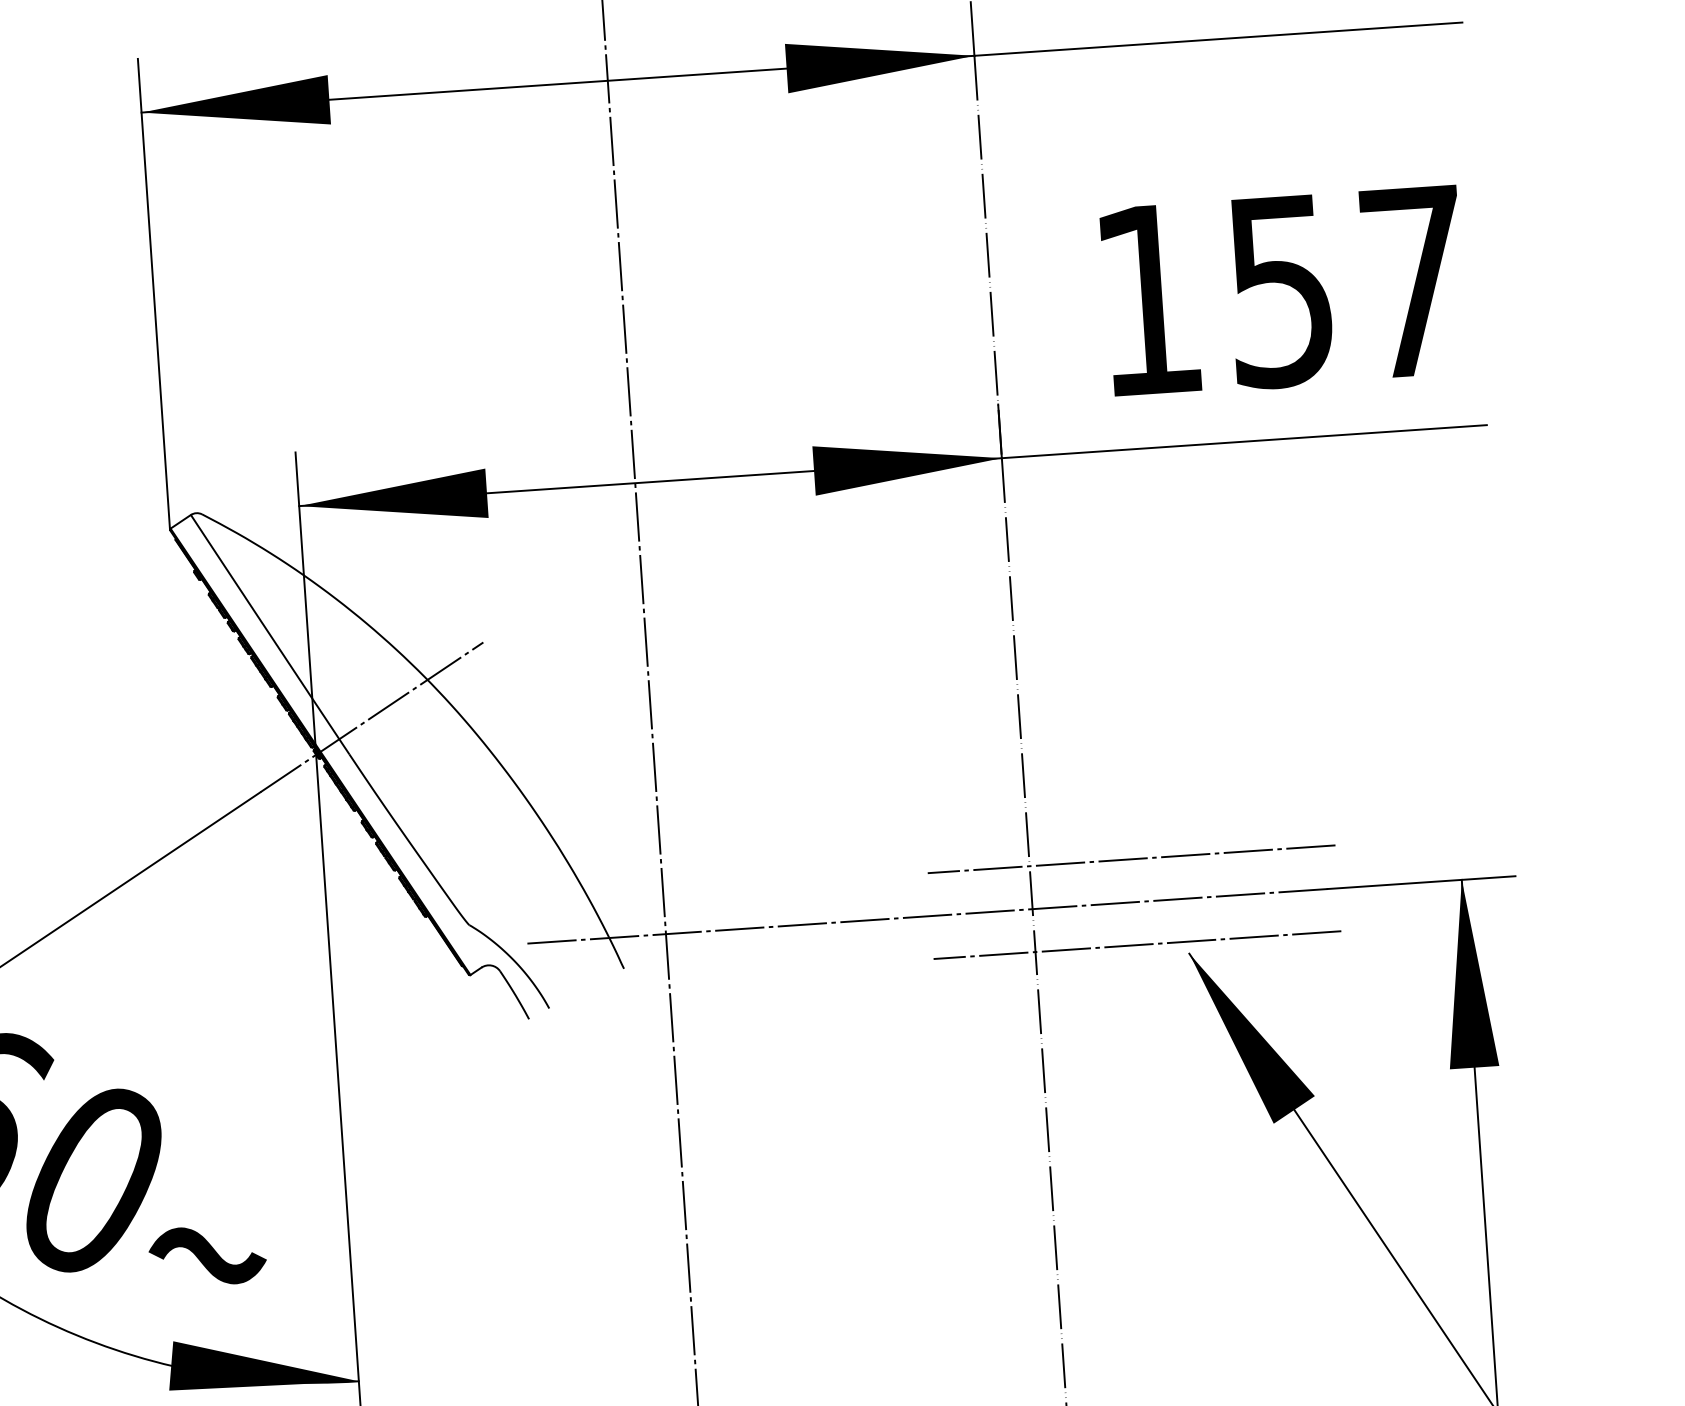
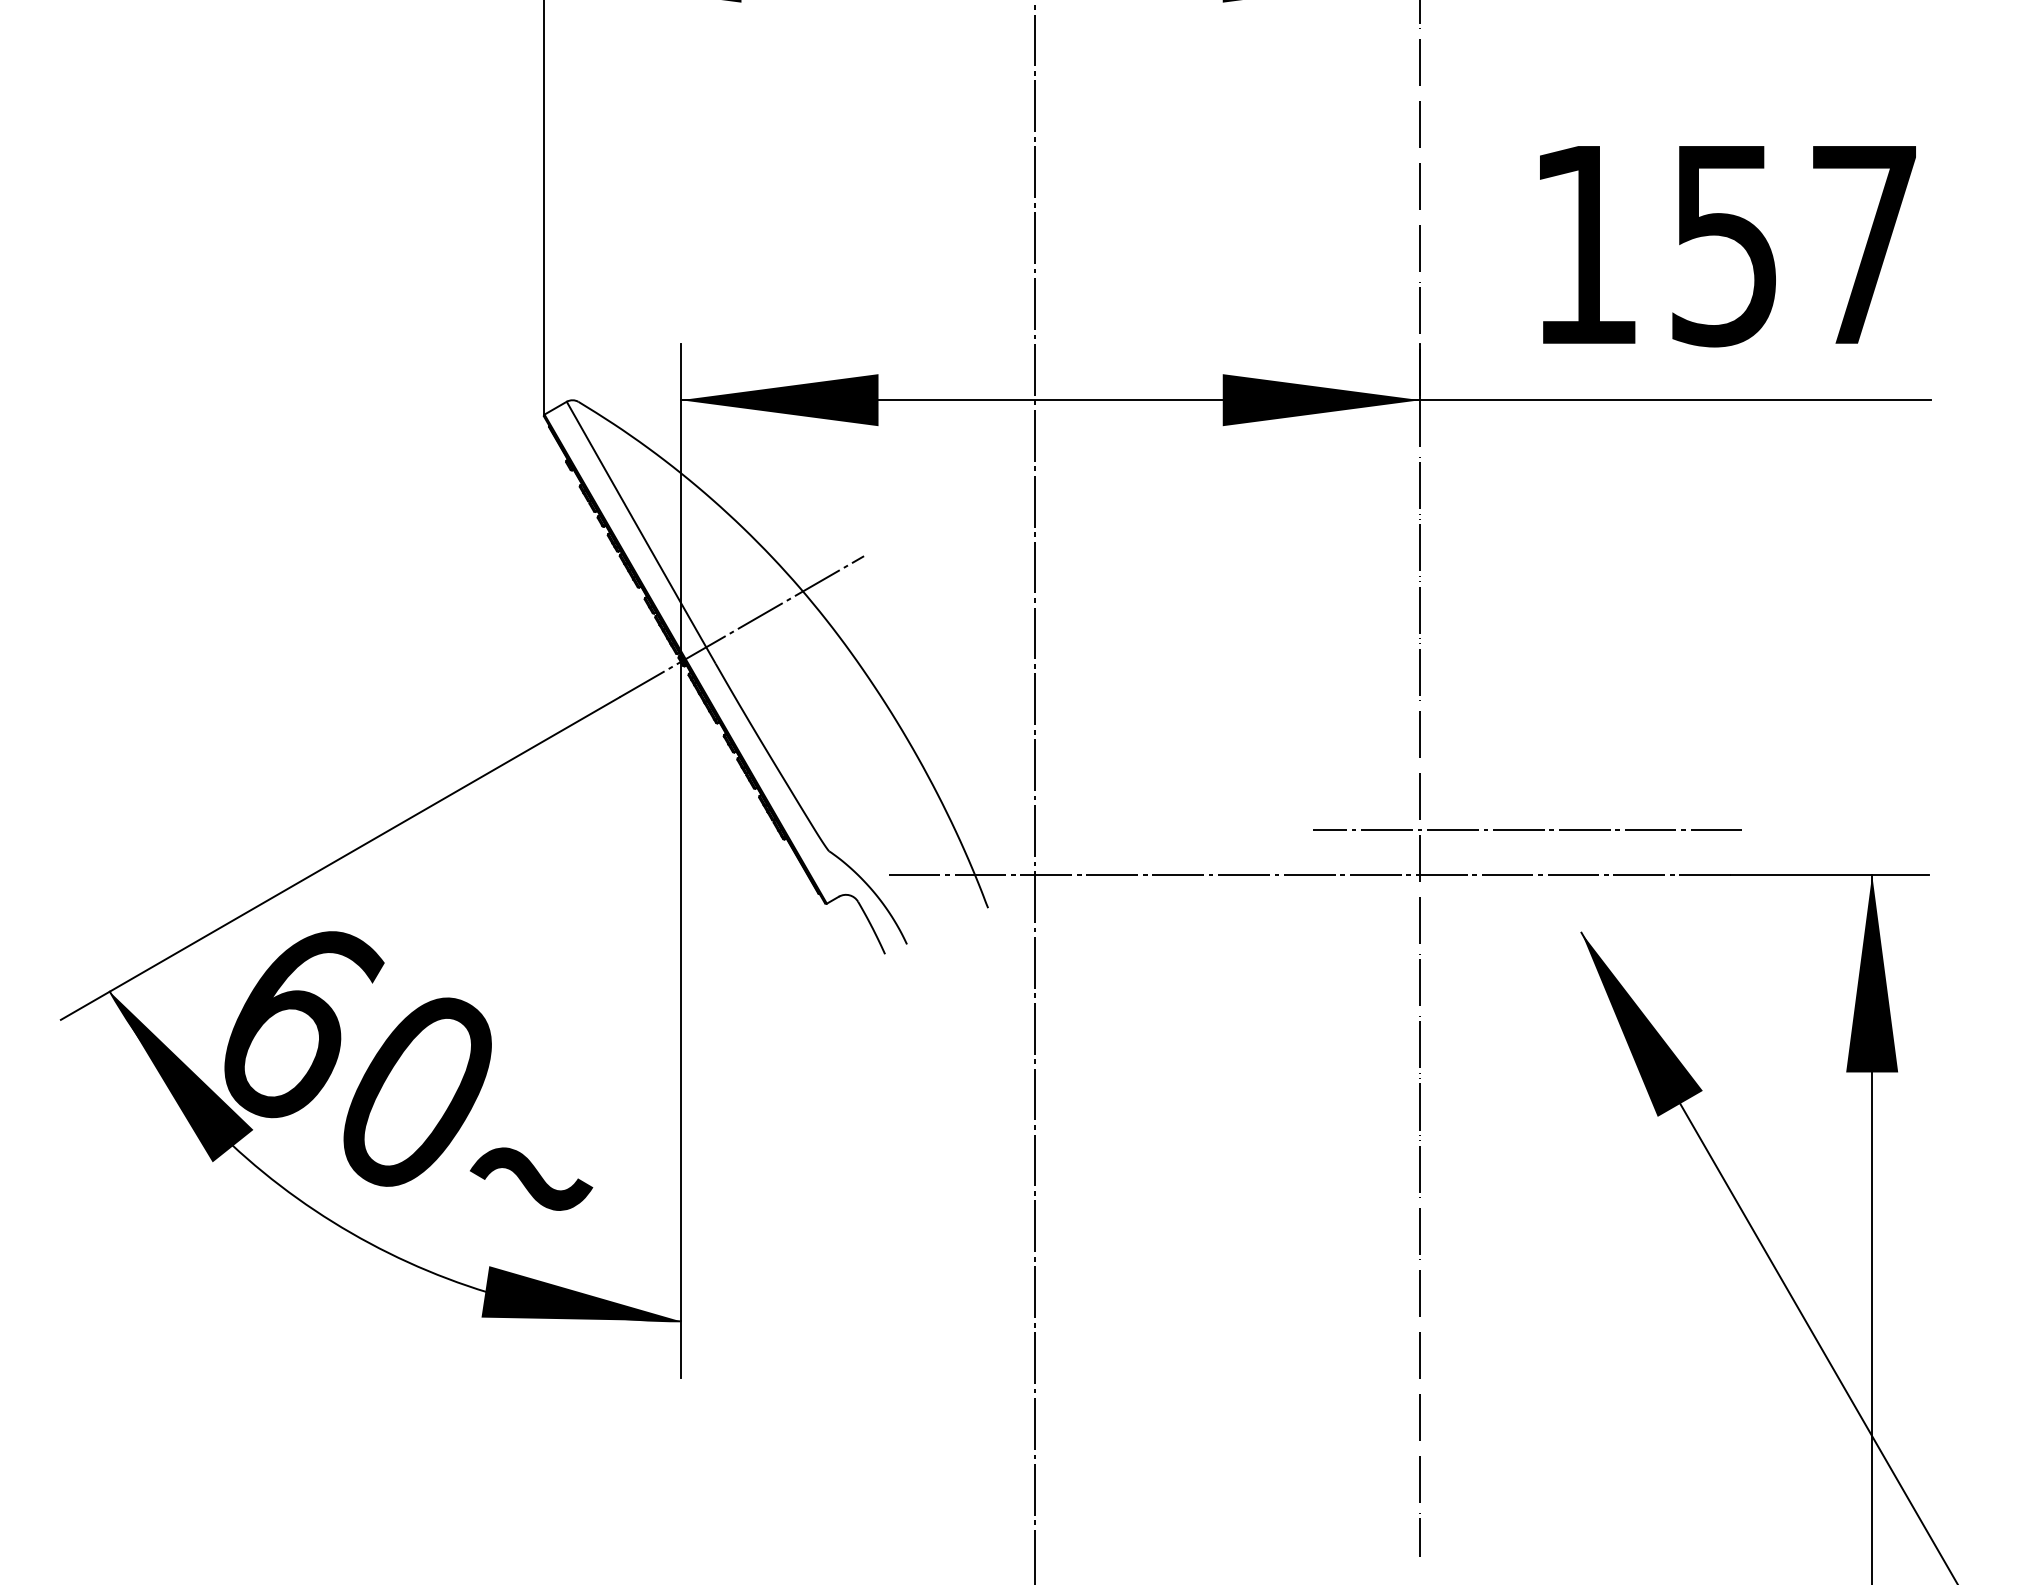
line: (1137, 945) -> (1527, 920), removed

